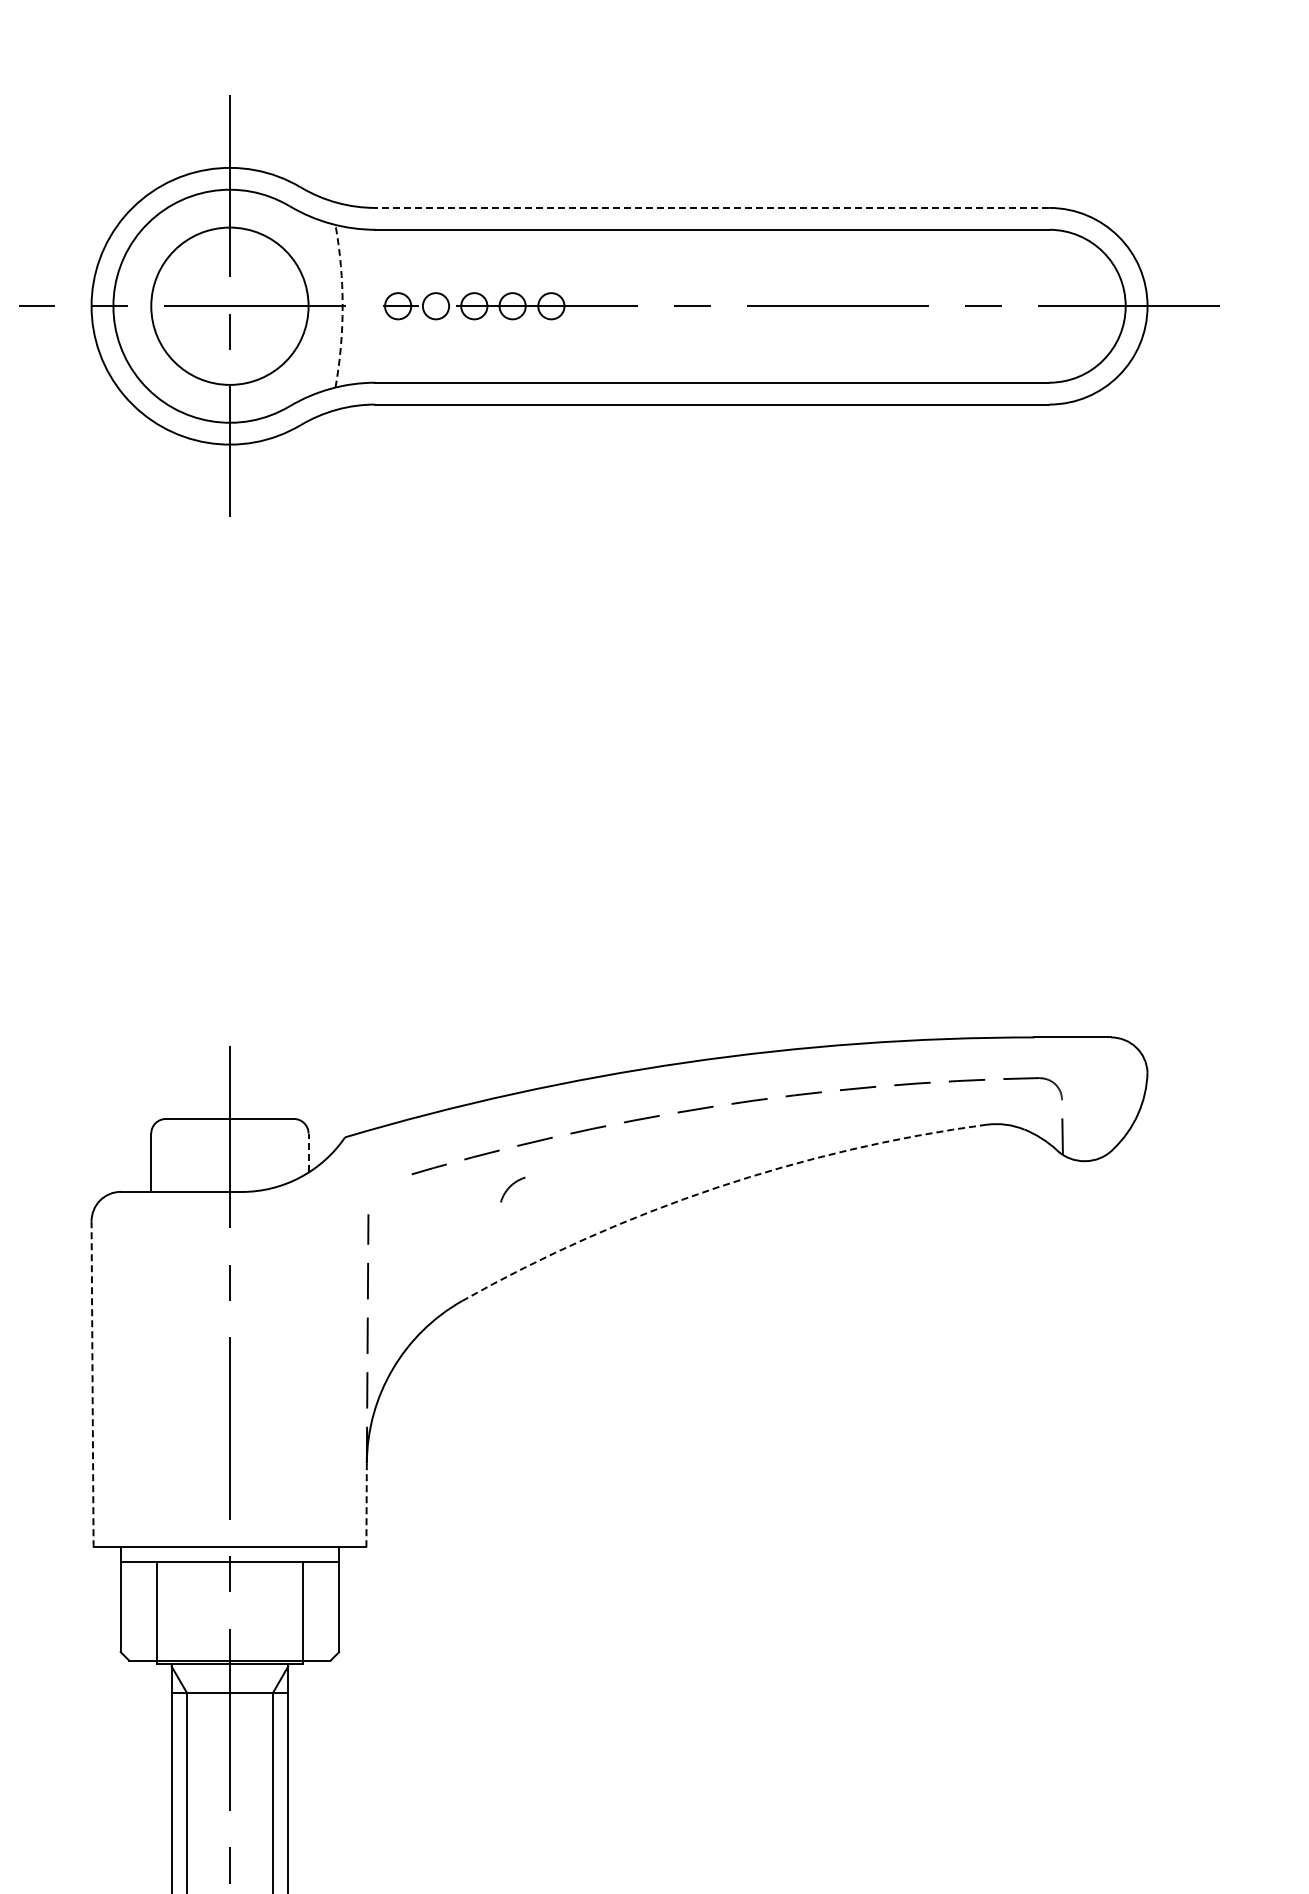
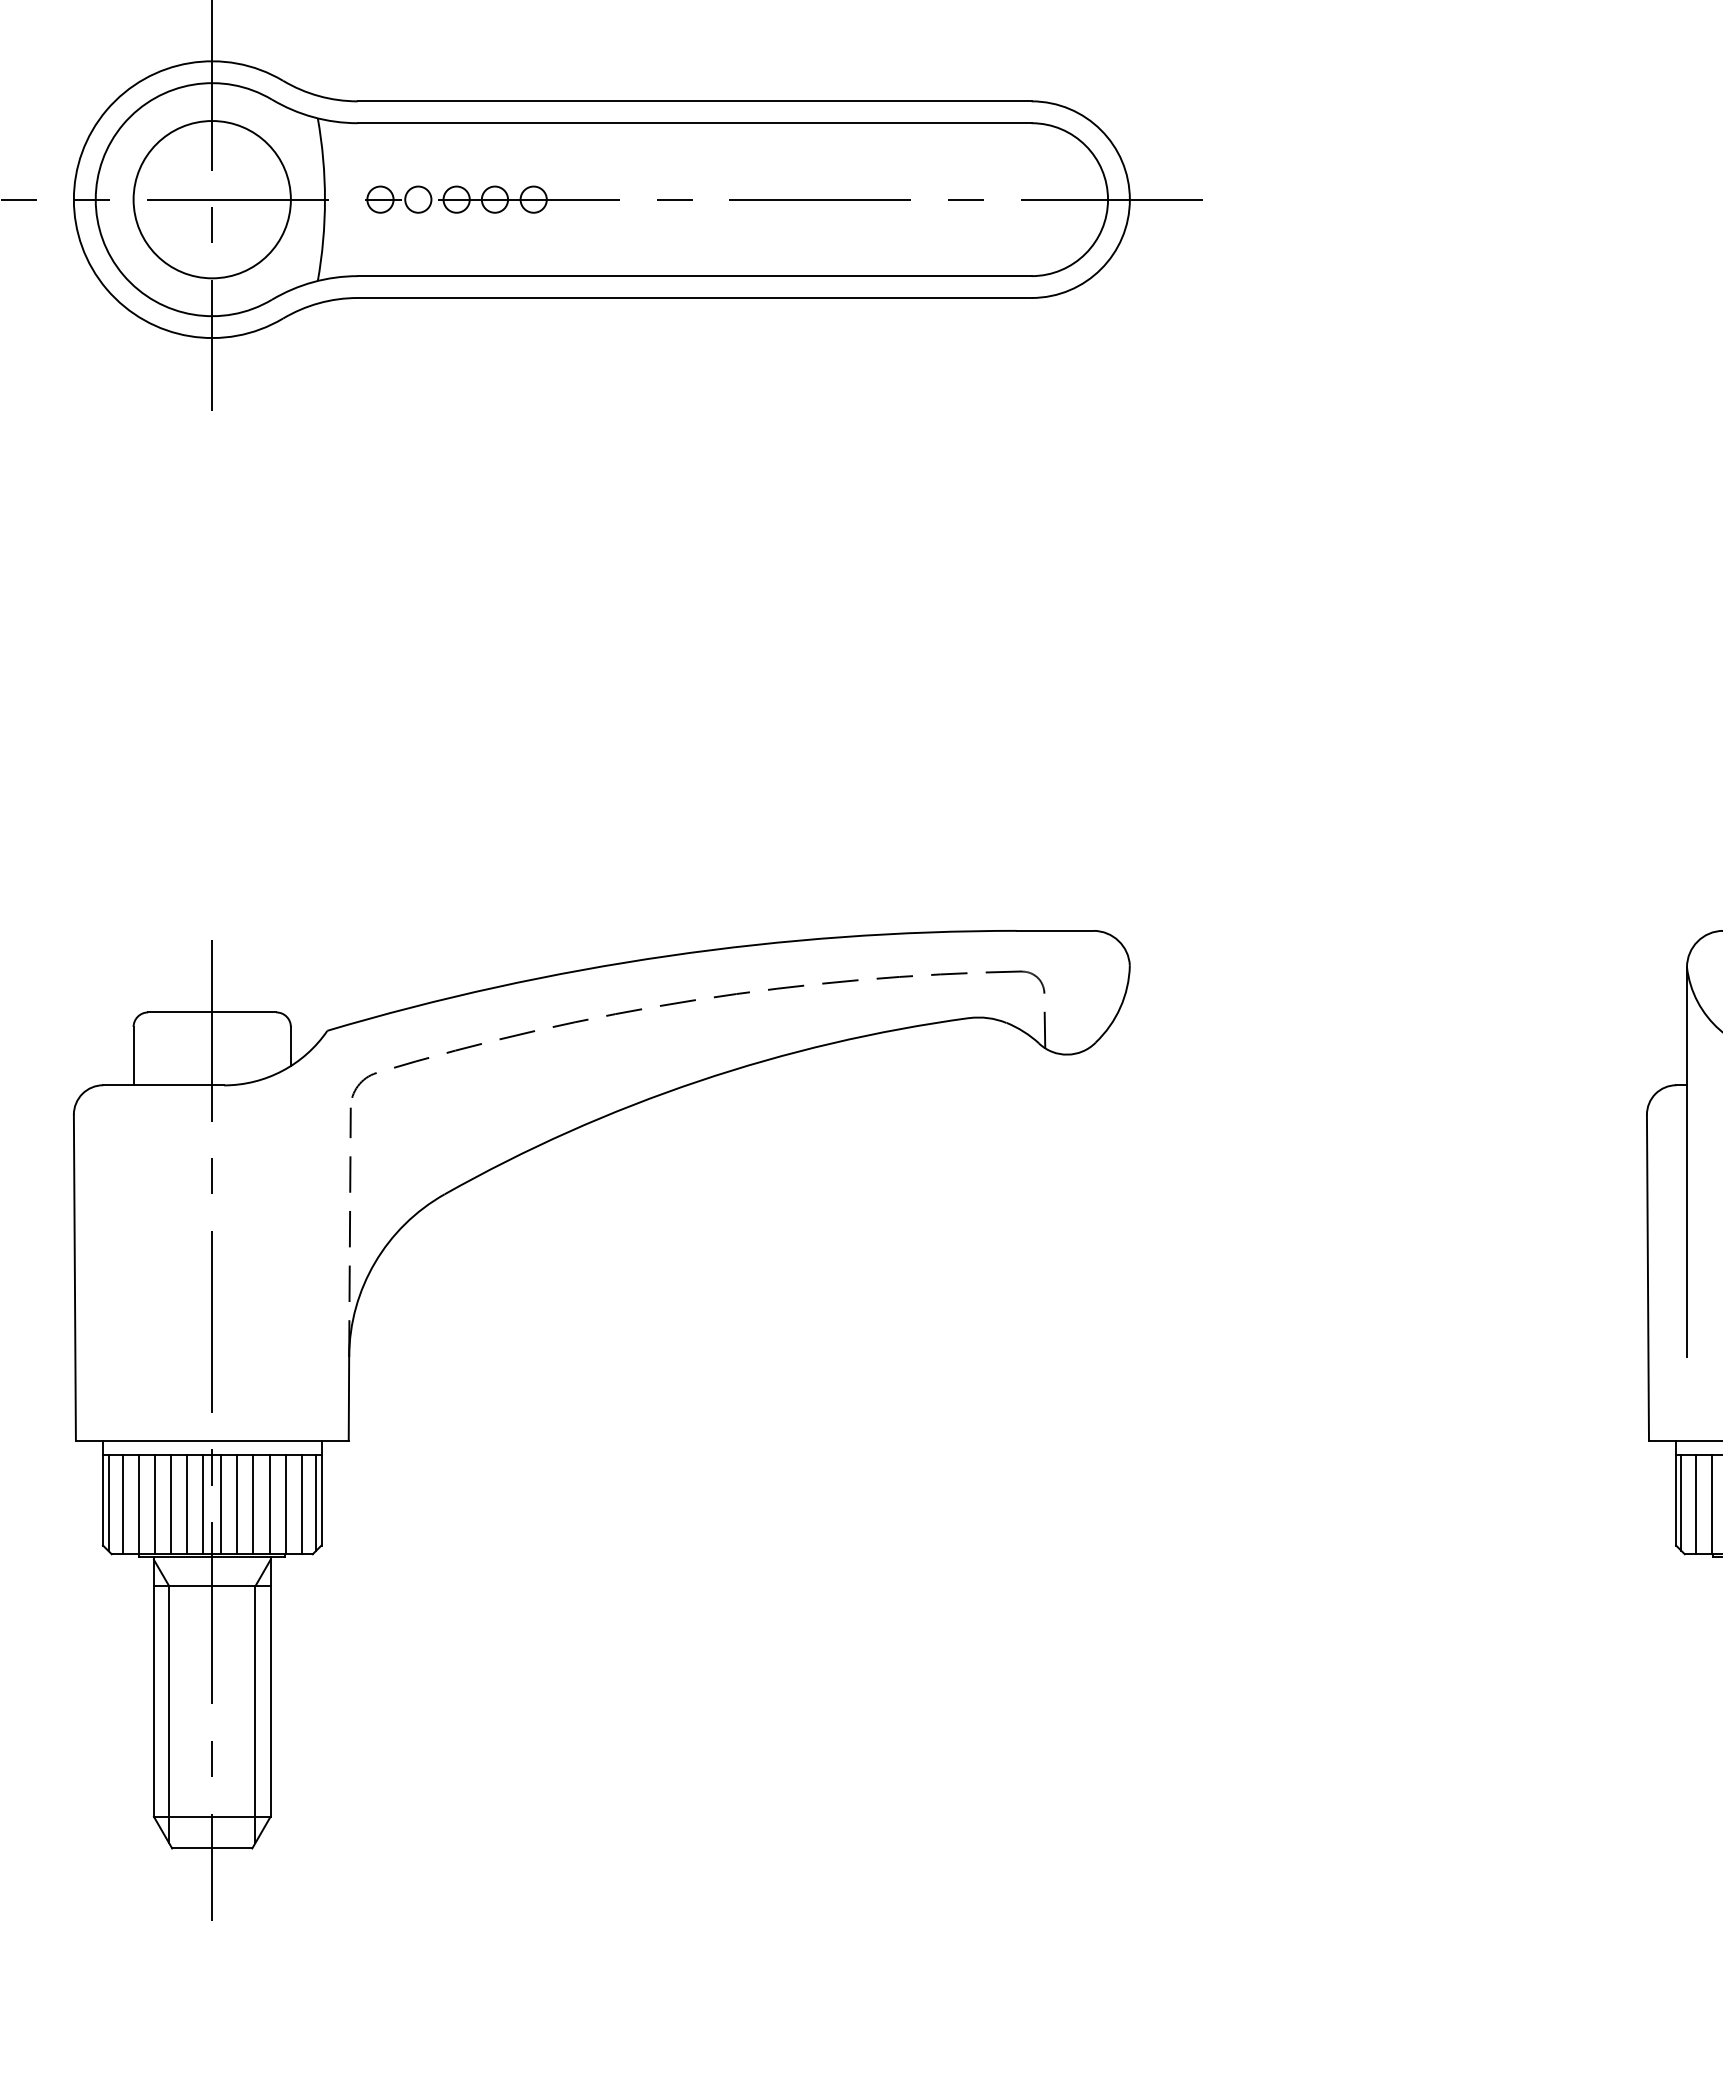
line: (712, 208) -> (694, 101), dashed -> solid
arc: (342, 306) -> (324, 199), dashed -> solid
line: (308, 1152) -> (290, 1045), dashed -> solid
arc: (511, 1187) -> (362, 1082), moved
arc: (716, 1188) -> (698, 1081), dashed -> solid
line: (92, 1384) -> (74, 1277), dashed -> solid
line: (366, 1505) -> (348, 1398), dashed -> solid
line: (126, 1609) -> (108, 1502), added
line: (334, 1609) -> (316, 1502), added
line: (140, 1611) -> (122, 1504), added
line: (173, 1611) -> (155, 1504), added
line: (189, 1611) -> (171, 1504), added
line: (205, 1611) -> (187, 1504), added
line: (221, 1611) -> (203, 1504), added
line: (239, 1611) -> (221, 1504), added
line: (255, 1611) -> (237, 1504), added
line: (271, 1611) -> (253, 1504), added
line: (287, 1611) -> (269, 1504), added
line: (319, 1611) -> (301, 1504), added

